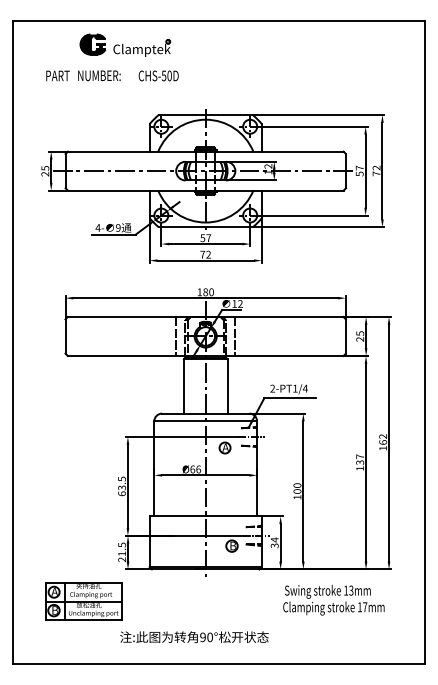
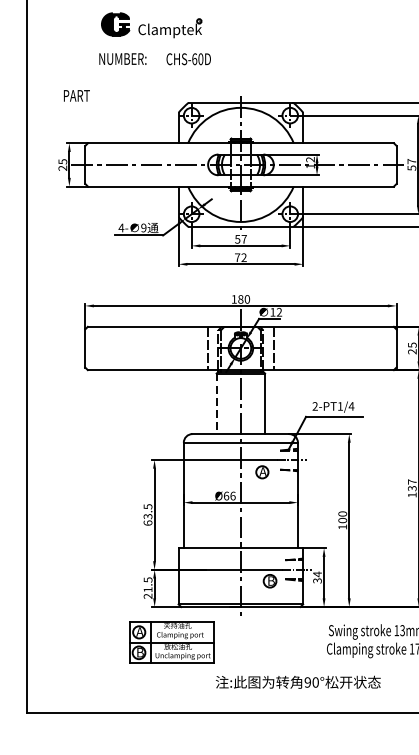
text: (57, 75) -> (76, 95), moved
text: (163, 75) -> (194, 58), CHS-50D -> CHS-60D
line: (183, 386) -> (216, 403), solid -> dashed
part: (83, 601) -> (171, 642), moved
text: (194, 636) -> (298, 681), moved

